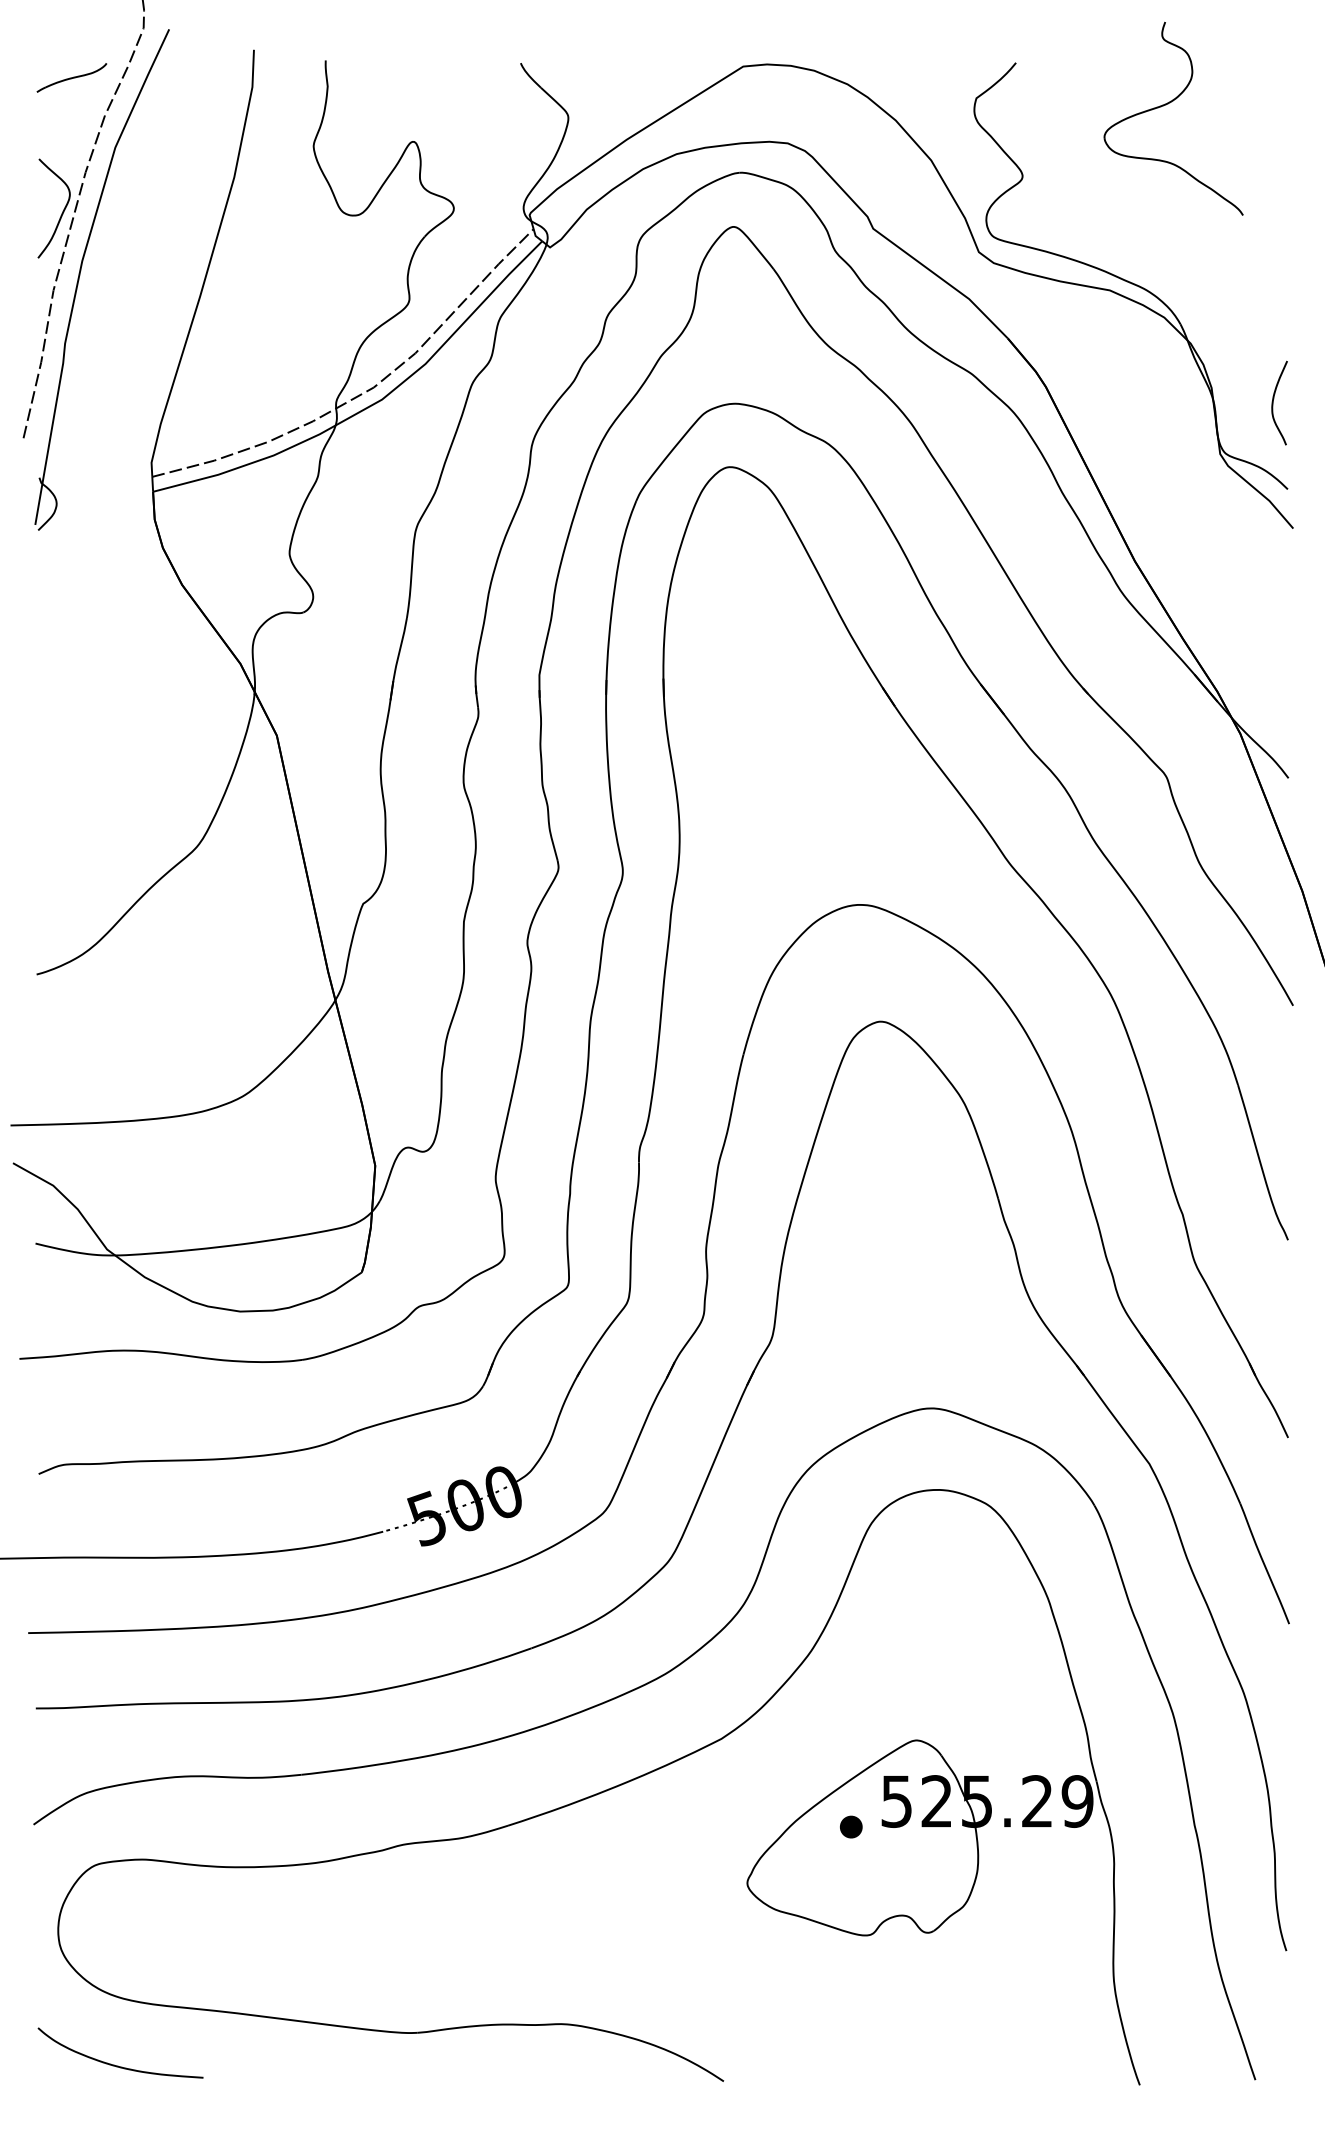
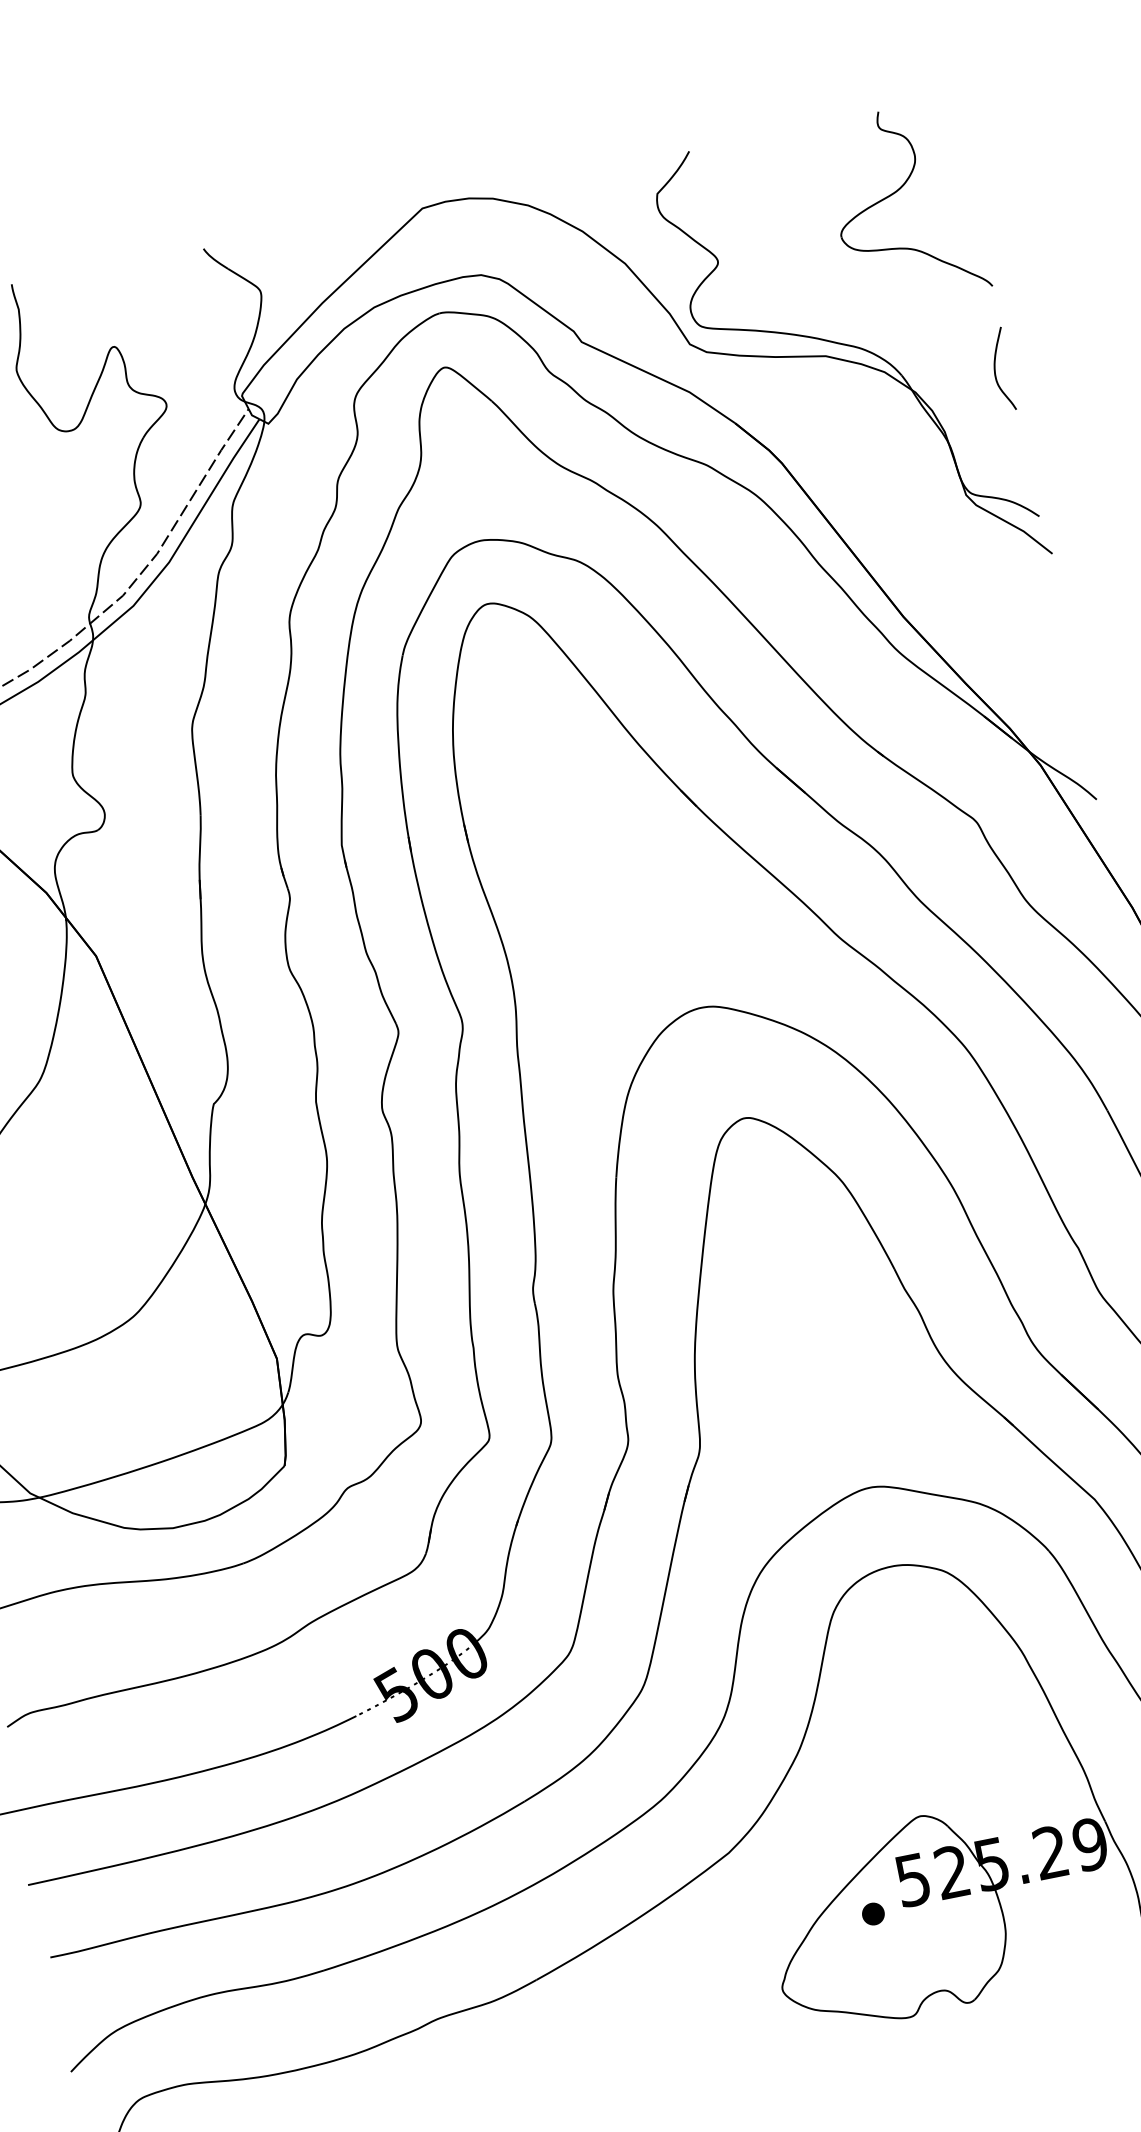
part: (1166, 105) -> (895, 193), moved
curve: (1273, 402) -> (995, 370), moved

